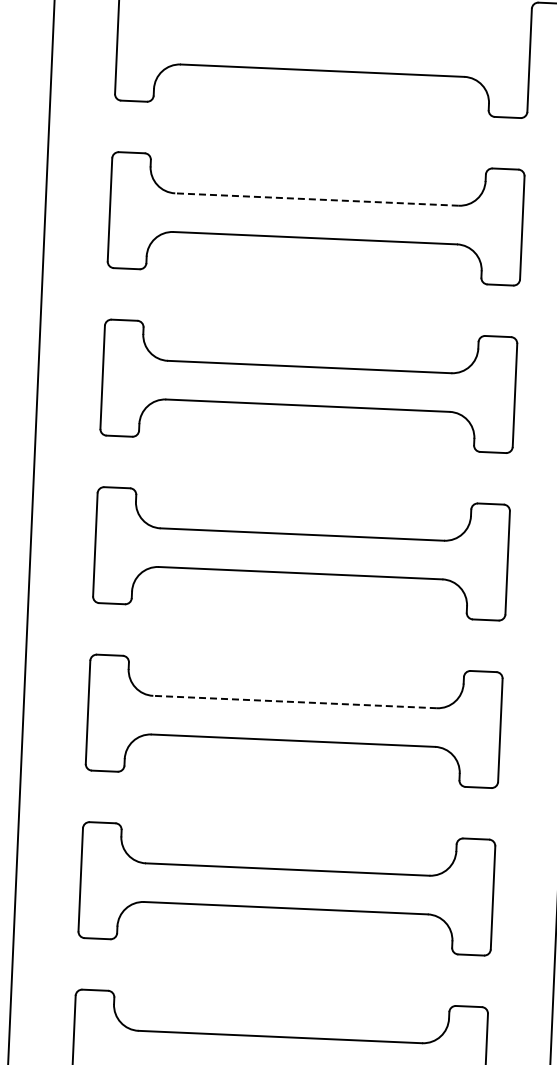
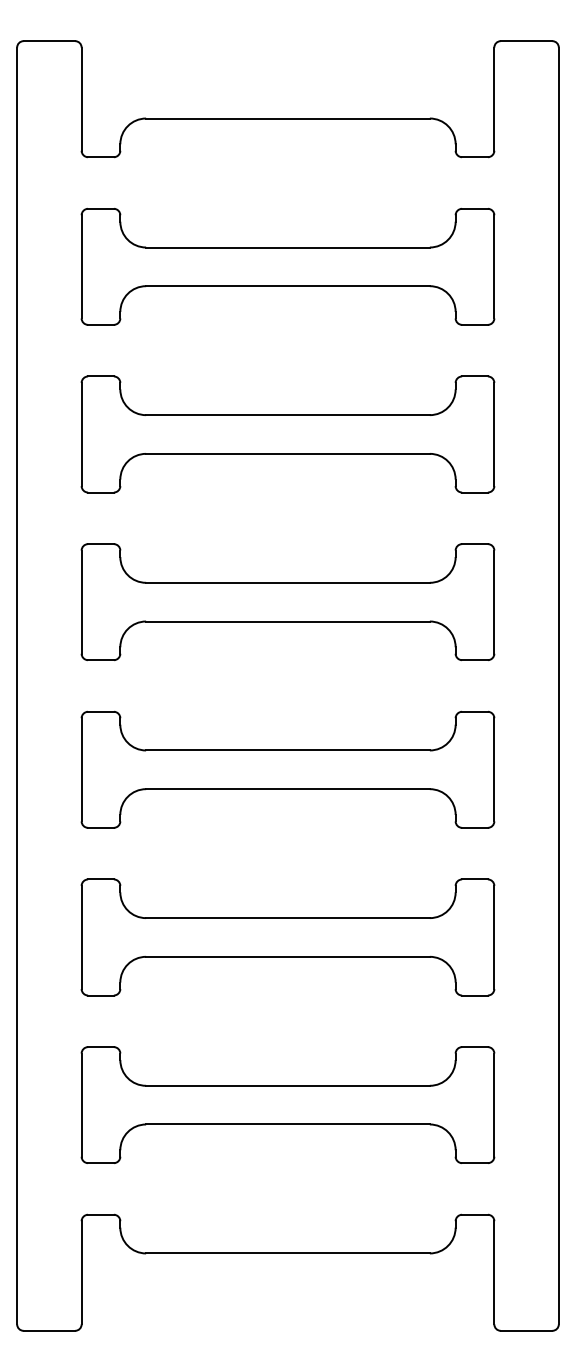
line: (317, 199) -> (288, 247), dashed -> solid
line: (295, 702) -> (288, 750), dashed -> solid

